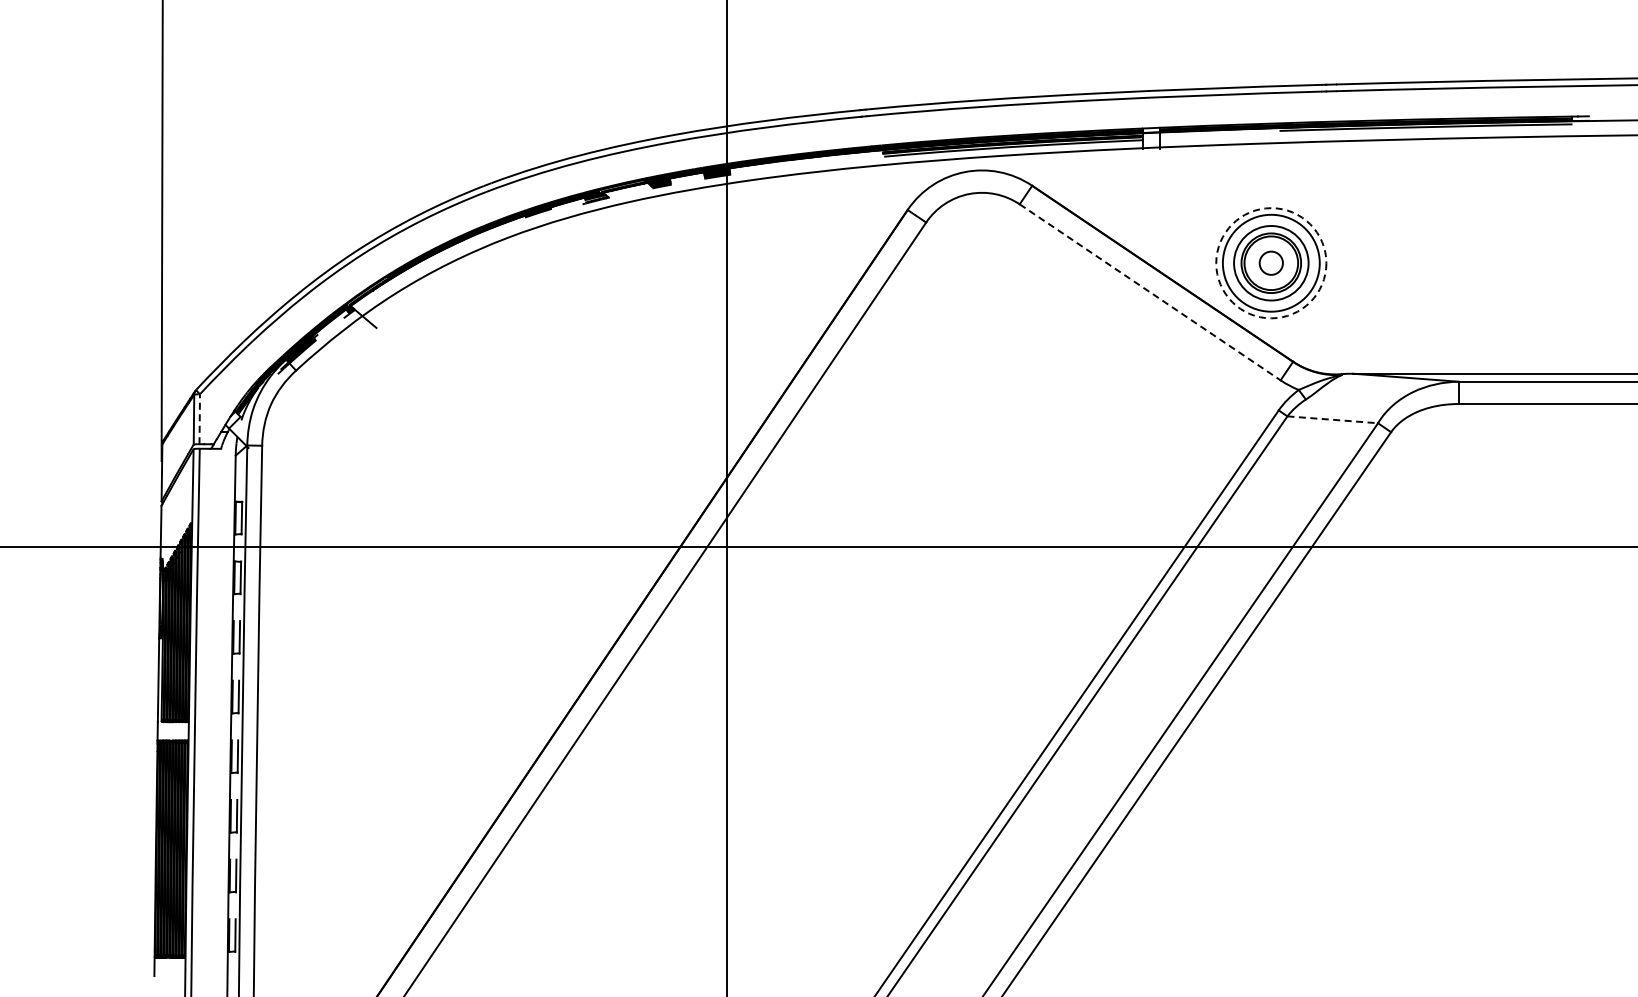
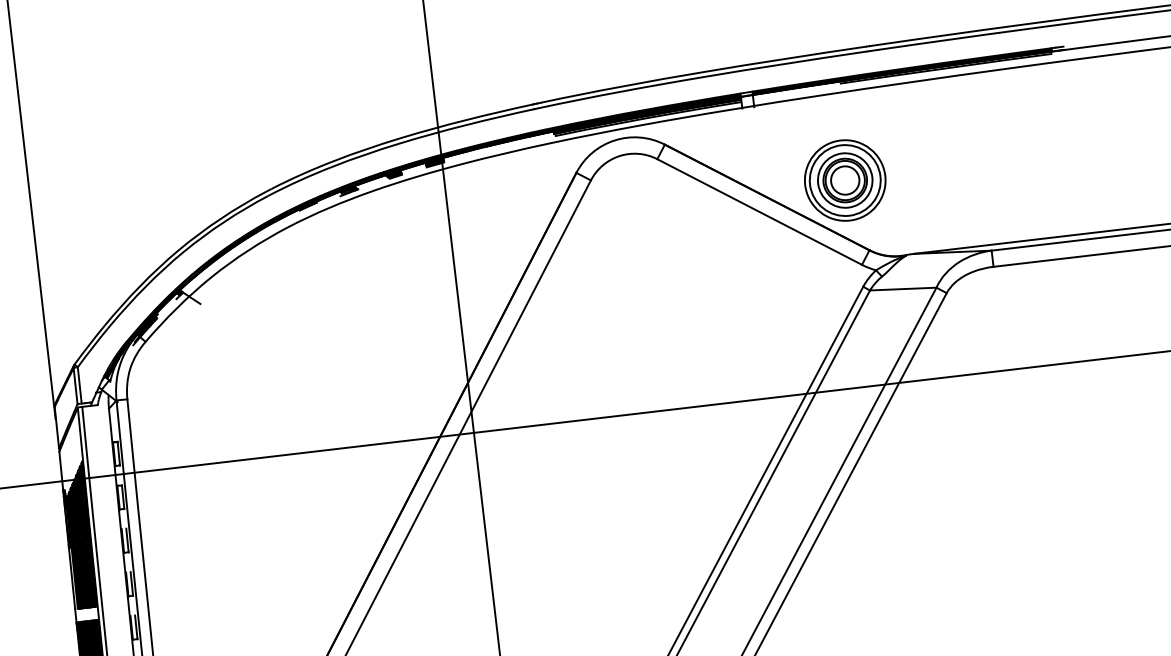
circle: (1270, 262) -> (844, 180), size x1.67
circle: (1271, 263) -> (845, 180), dashed -> solid
line: (1150, 292) -> (759, 212), dashed -> solid
line: (199, 418) -> (79, 384), dashed -> solid
line: (1333, 419) -> (903, 288), dashed -> solid

